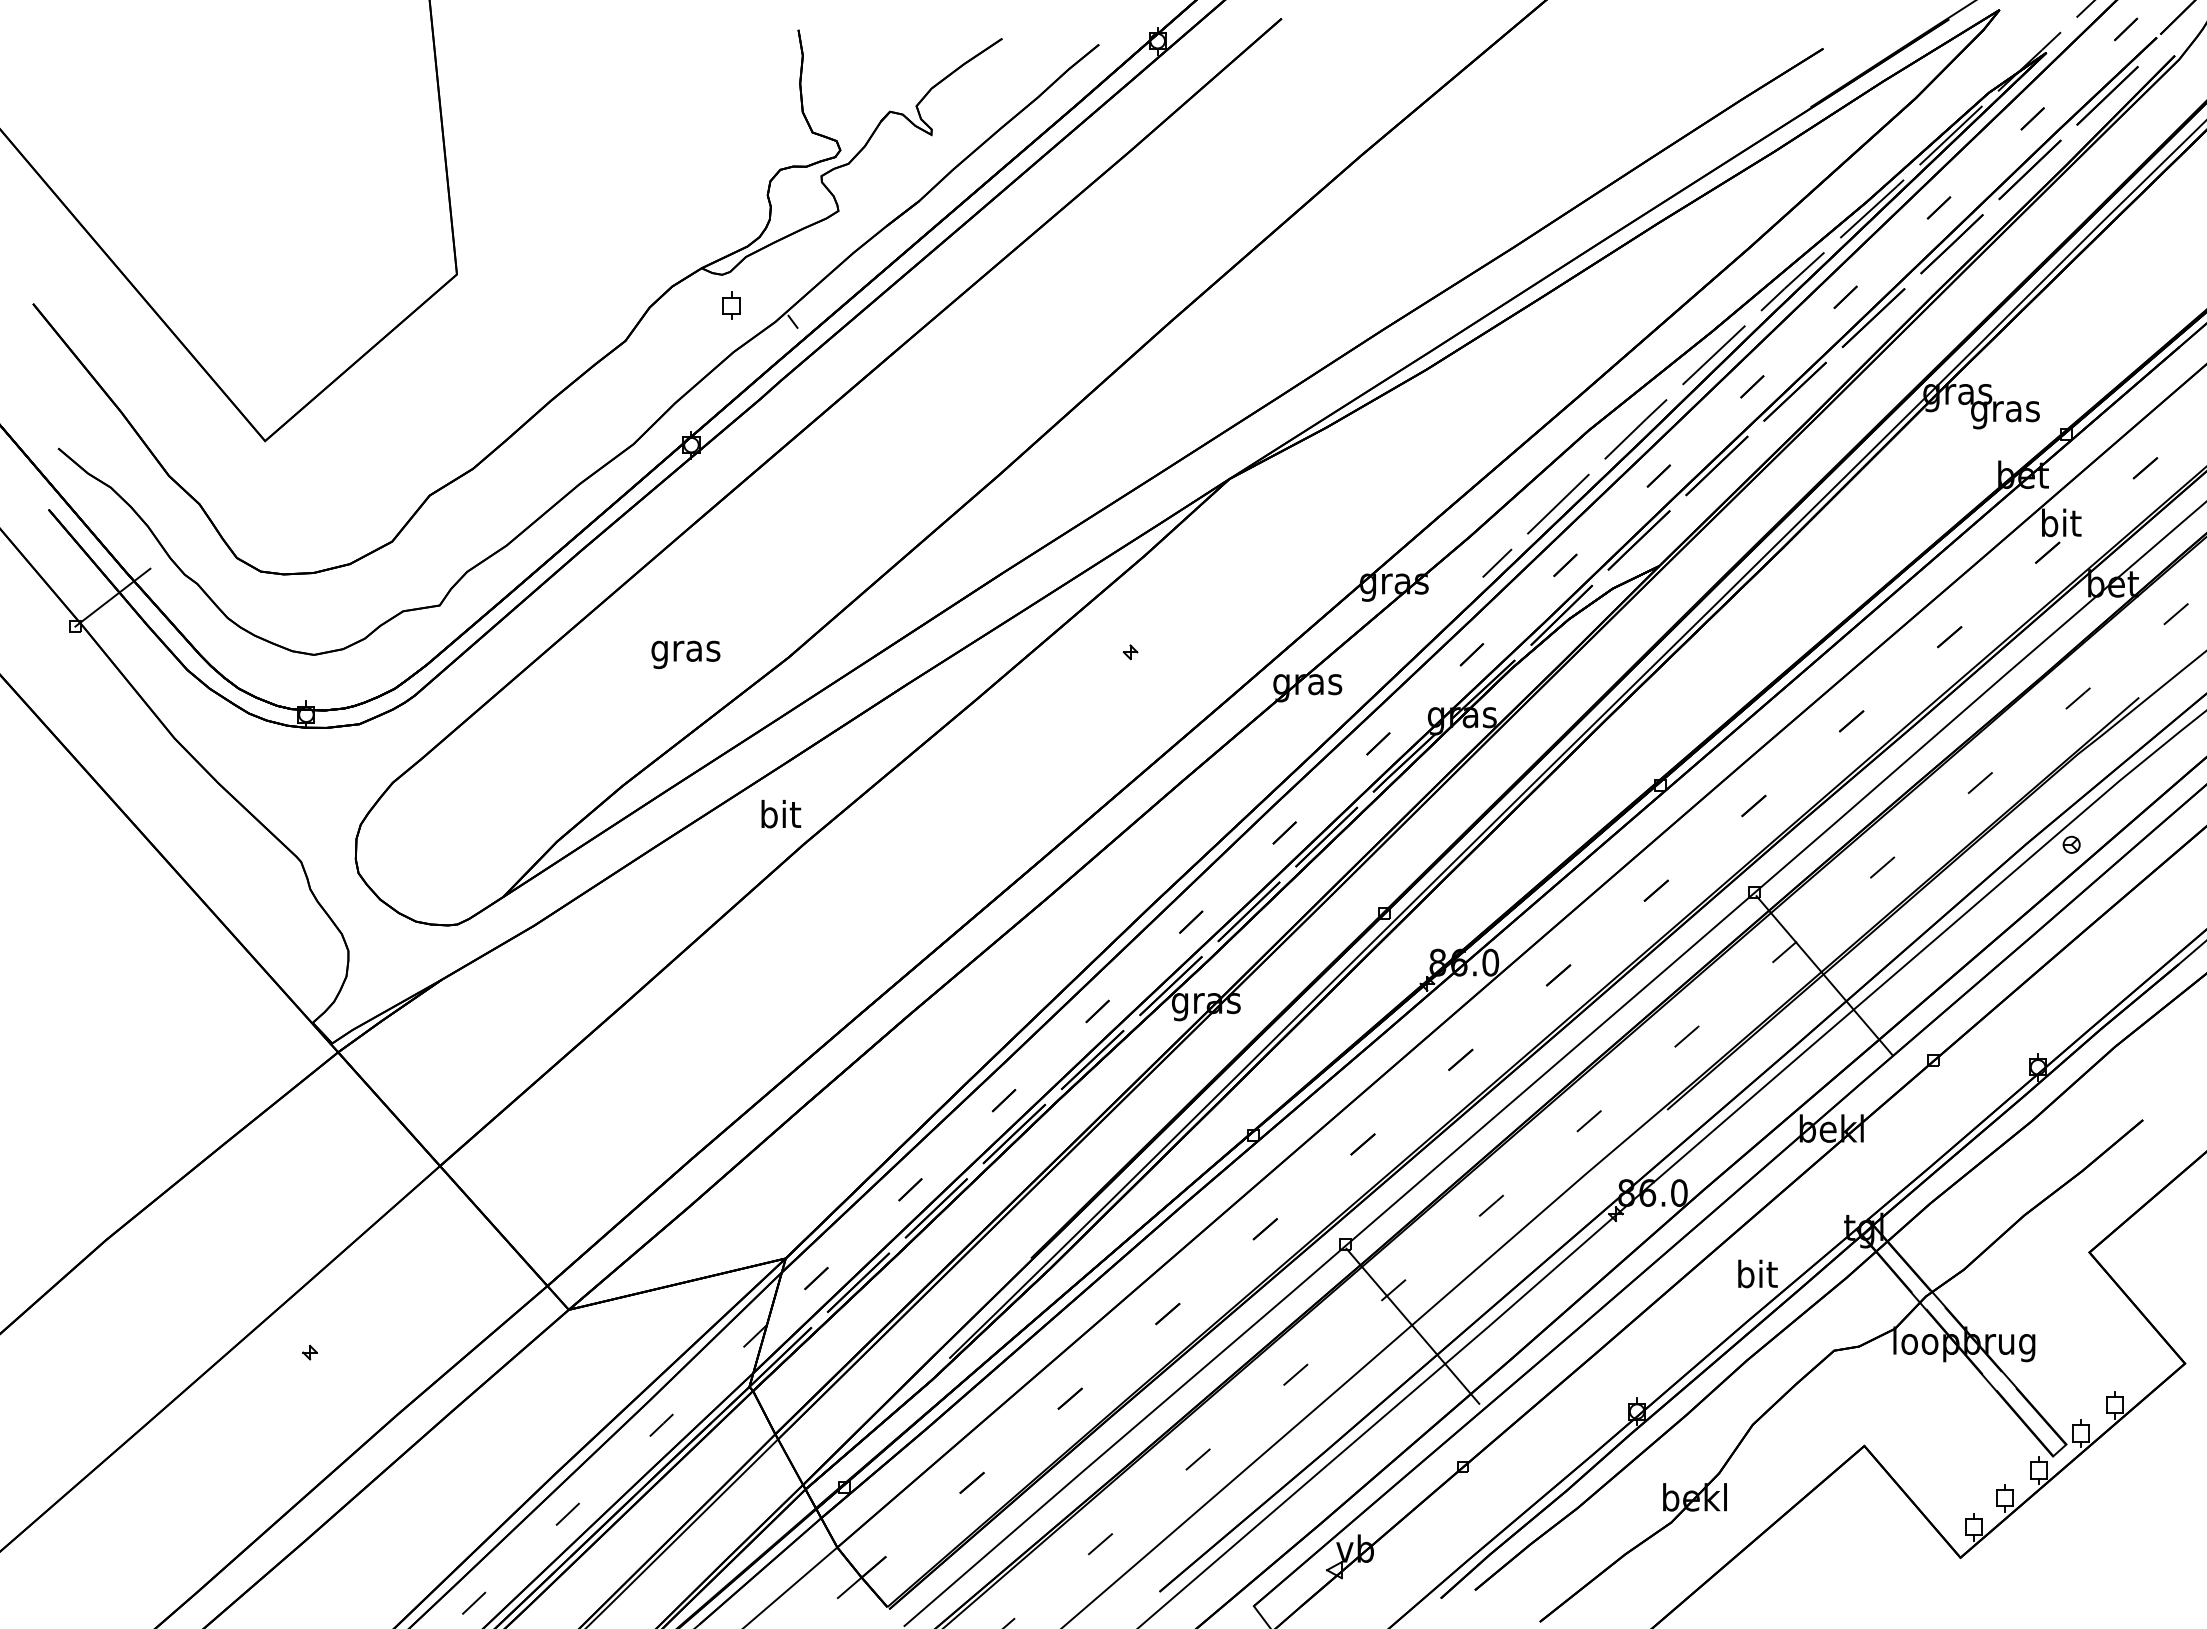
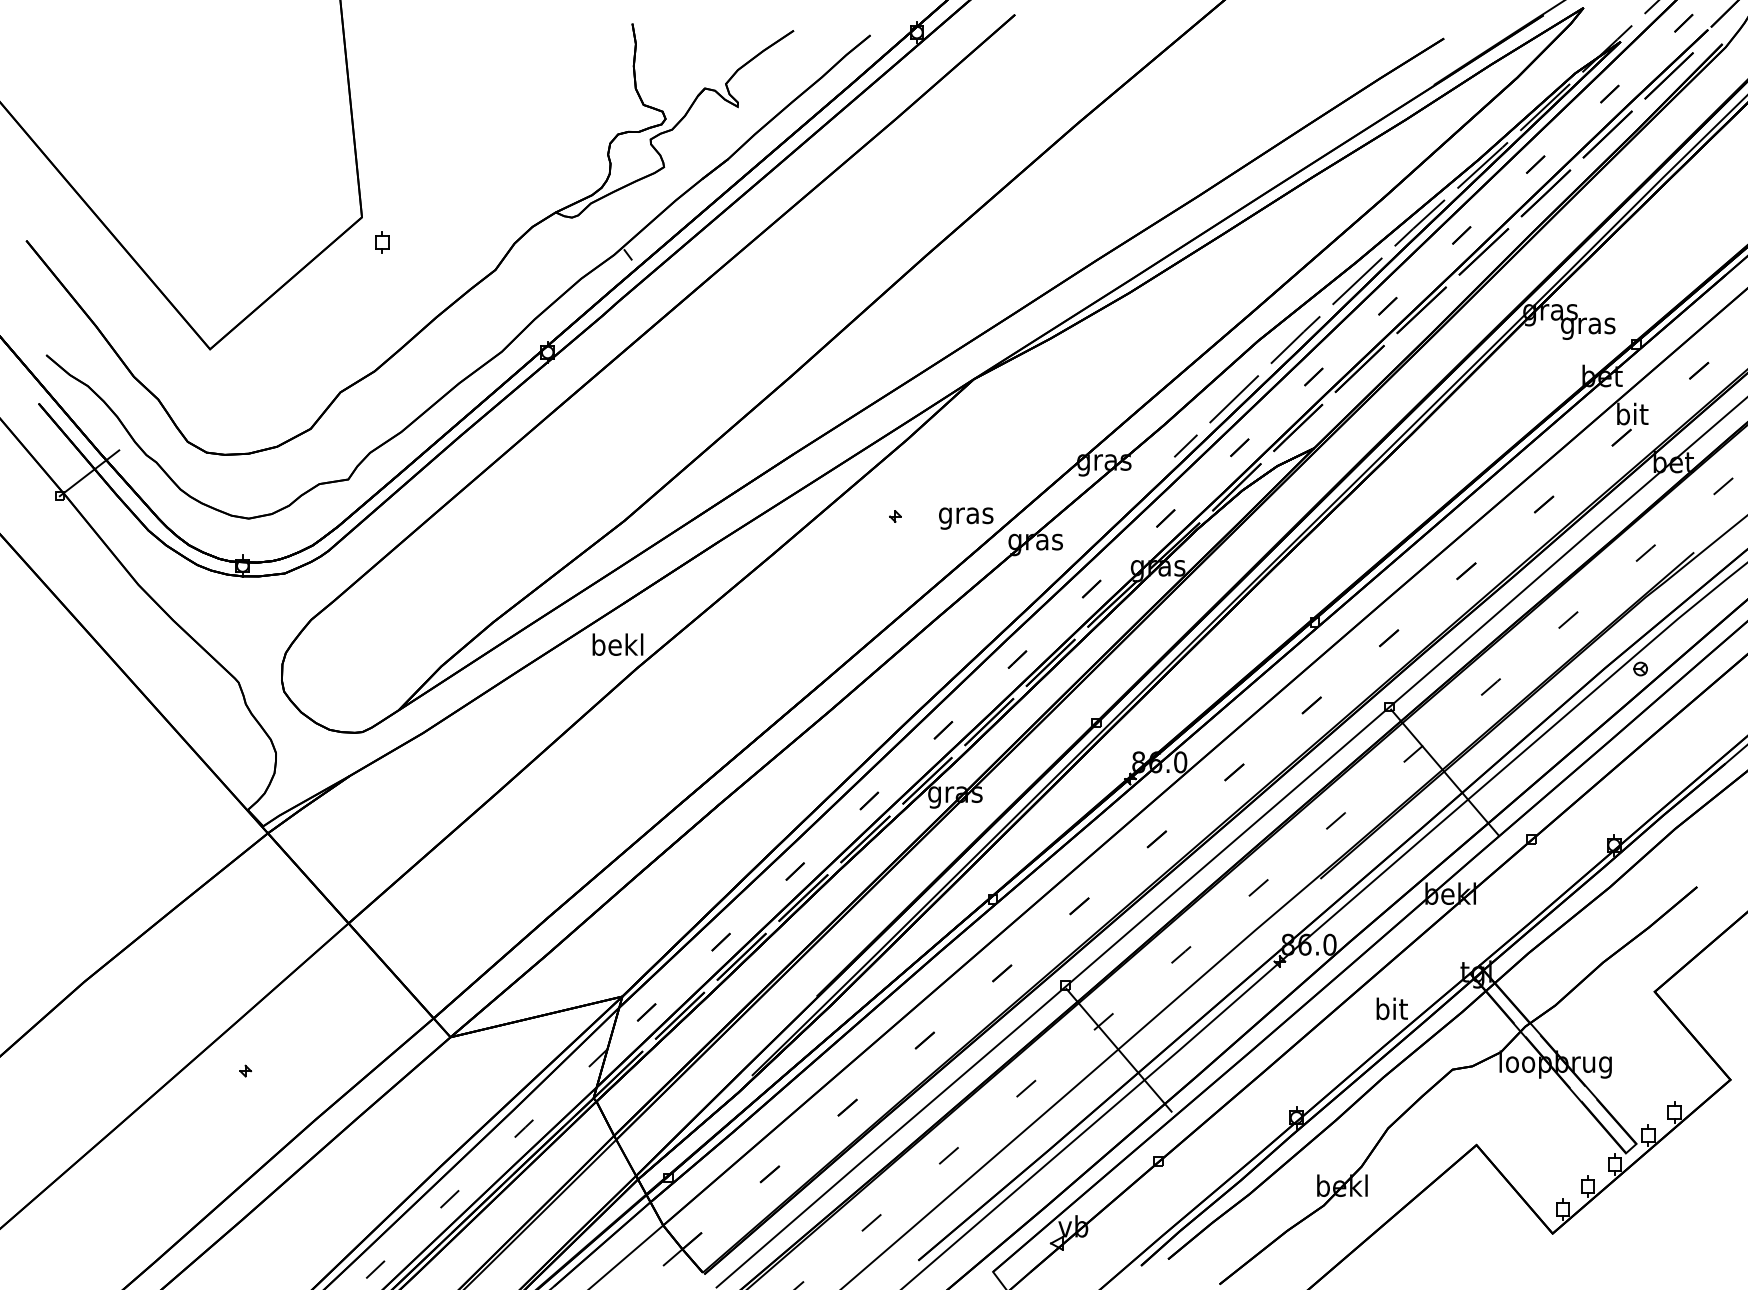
part: (731, 305) -> (382, 241), moved
text: (685, 654) -> (965, 518), moved
text: (780, 813) -> (618, 644), bit -> bekl

